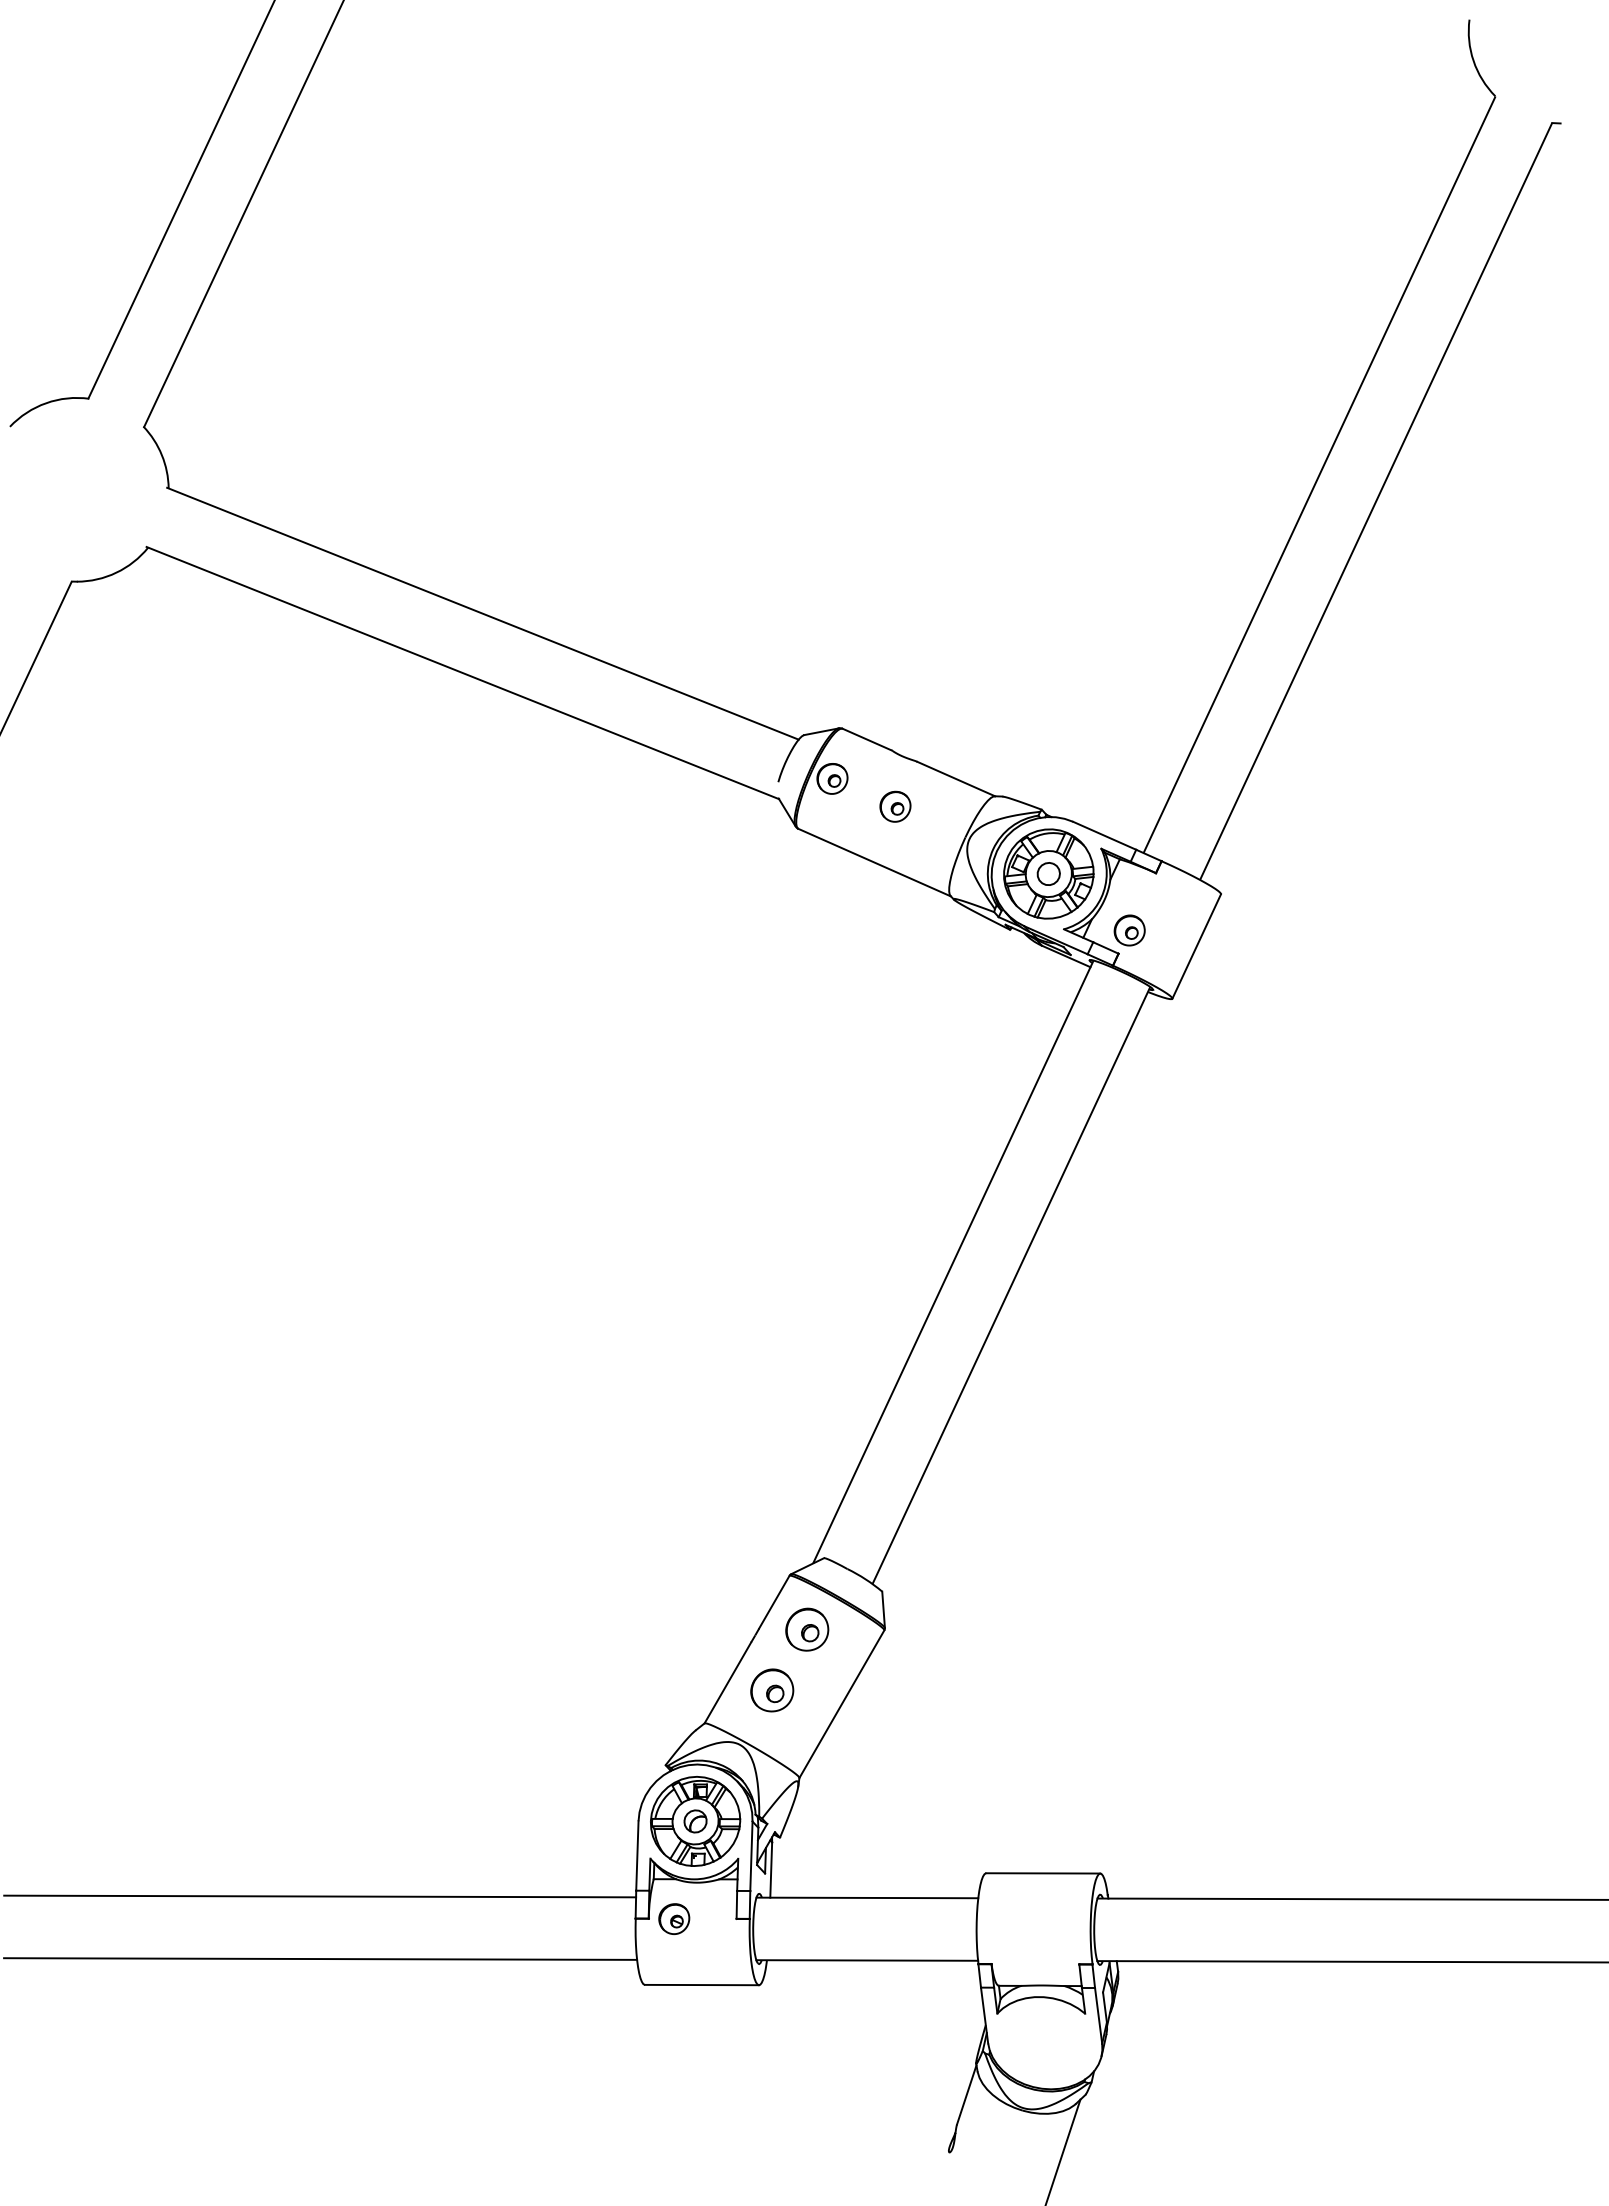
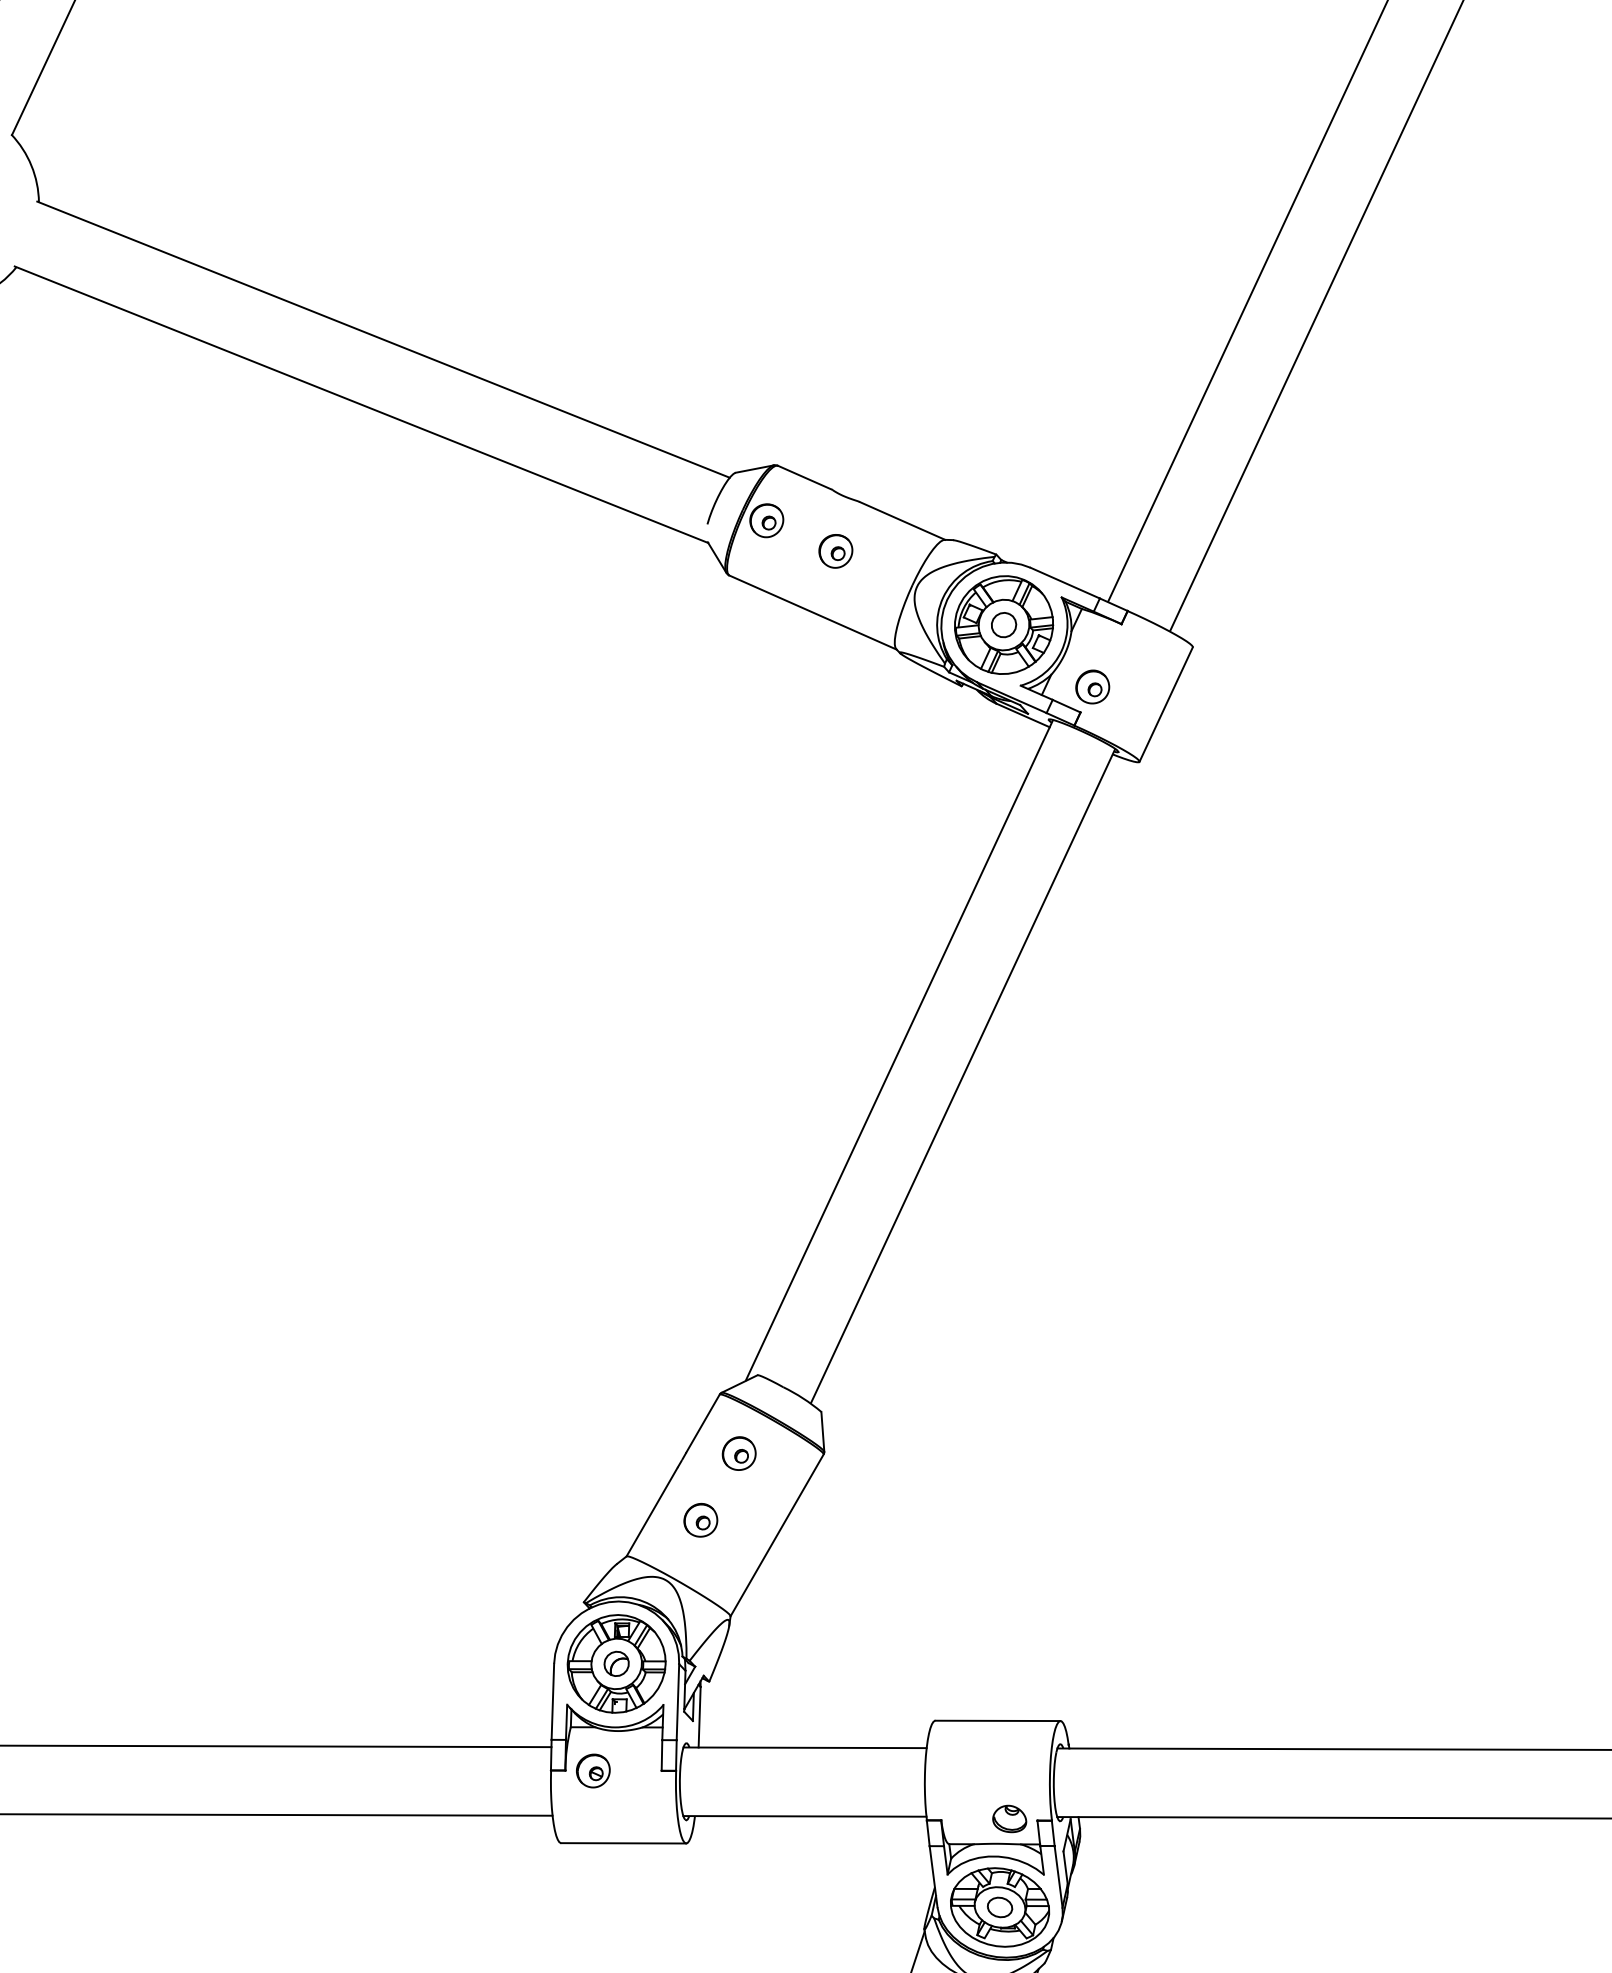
part: (807, 1629) -> (739, 1453), size x0.71
part: (772, 1690) -> (701, 1520), size x0.71
part: (1053, 1962) -> (1009, 1818), added
part: (1044, 2043) -> (999, 1907), added

